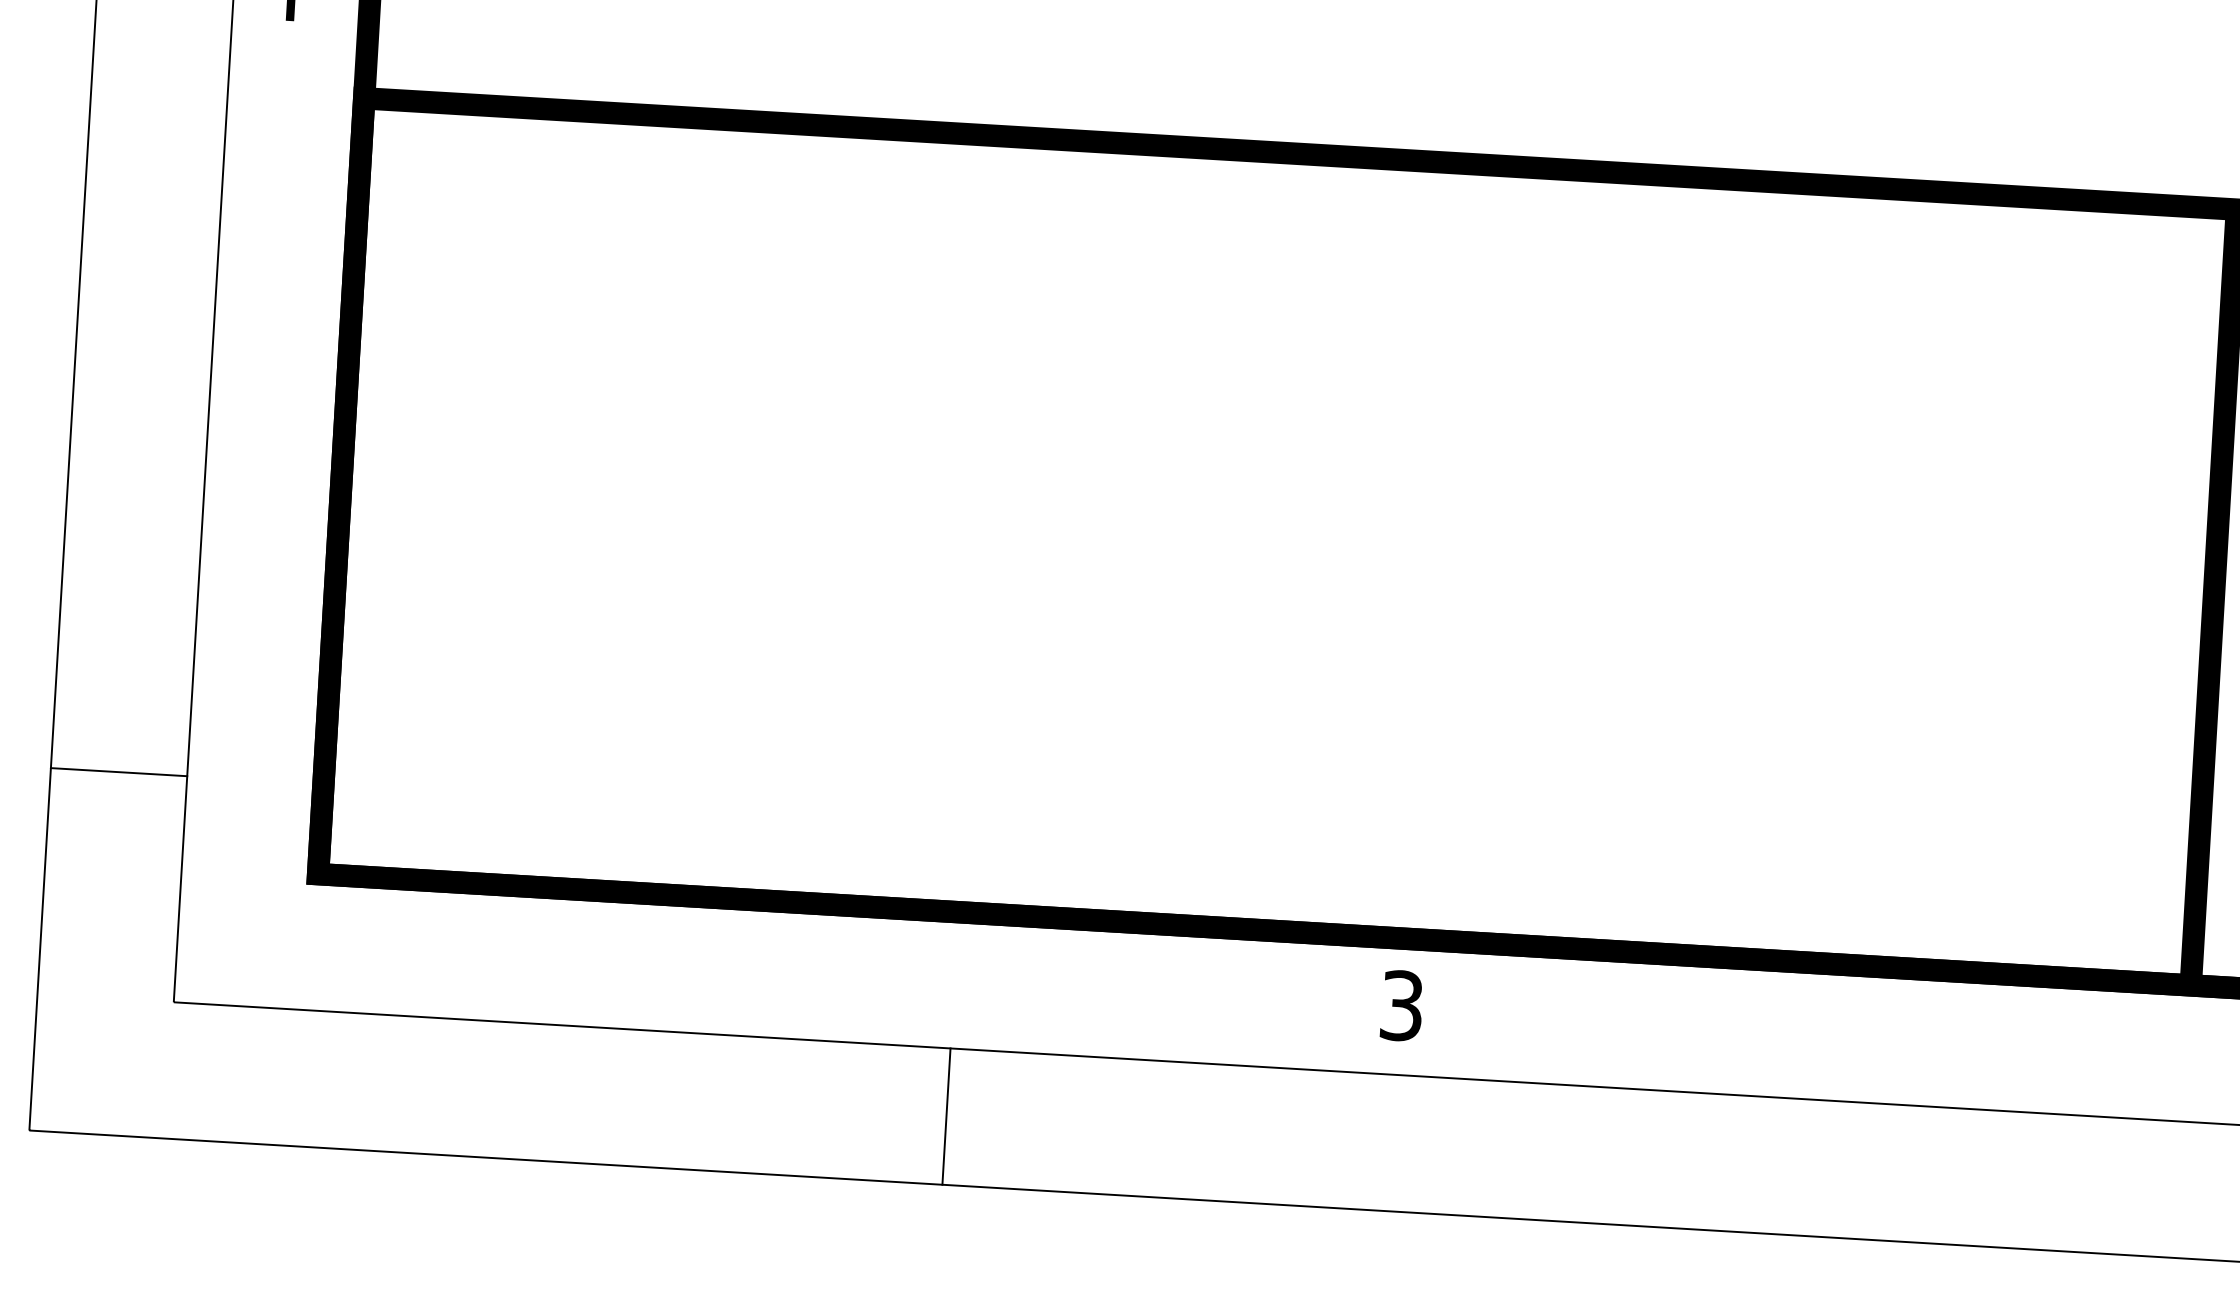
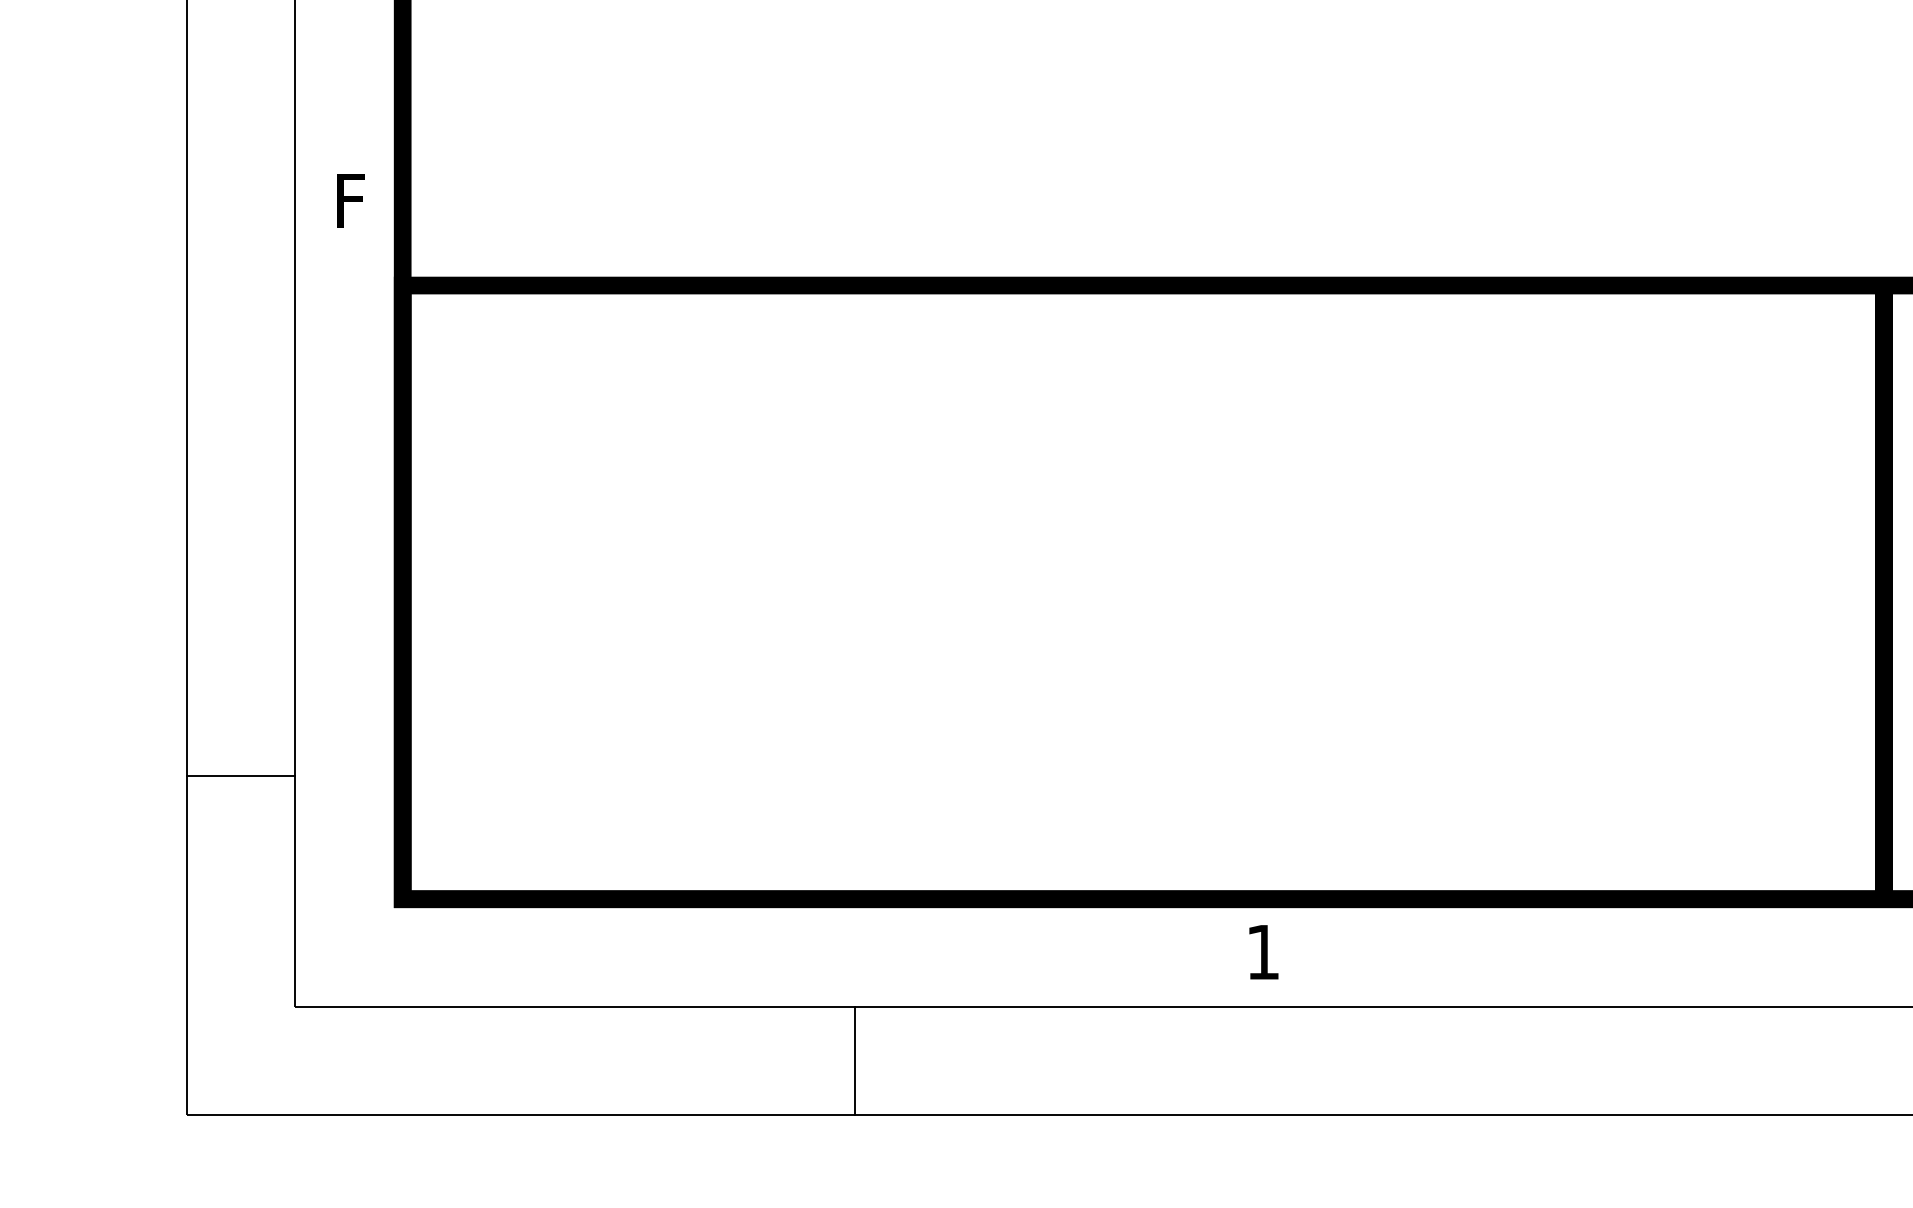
line: (118, 772) -> (240, 776), moved
text: (1402, 1006) -> (1263, 952), 3 -> 1
line: (946, 1116) -> (855, 1060), moved

